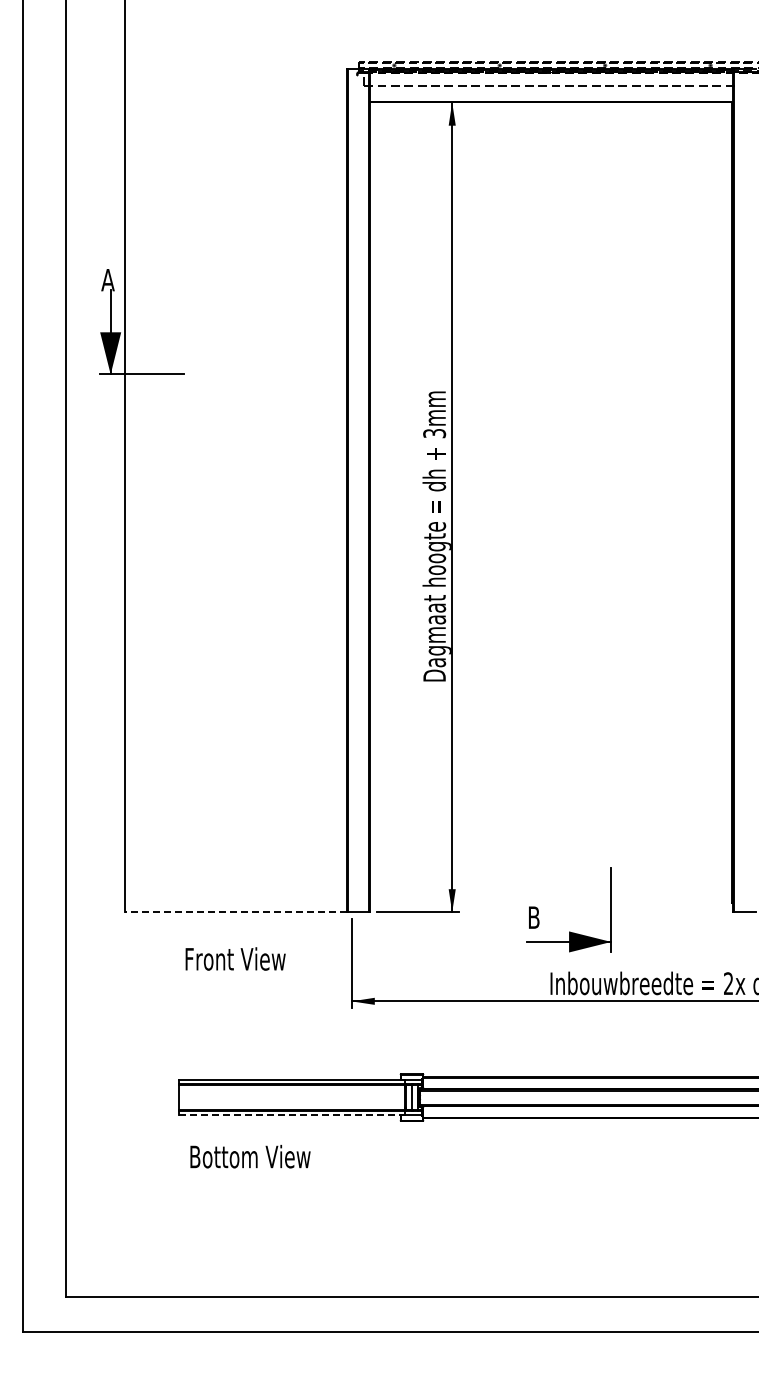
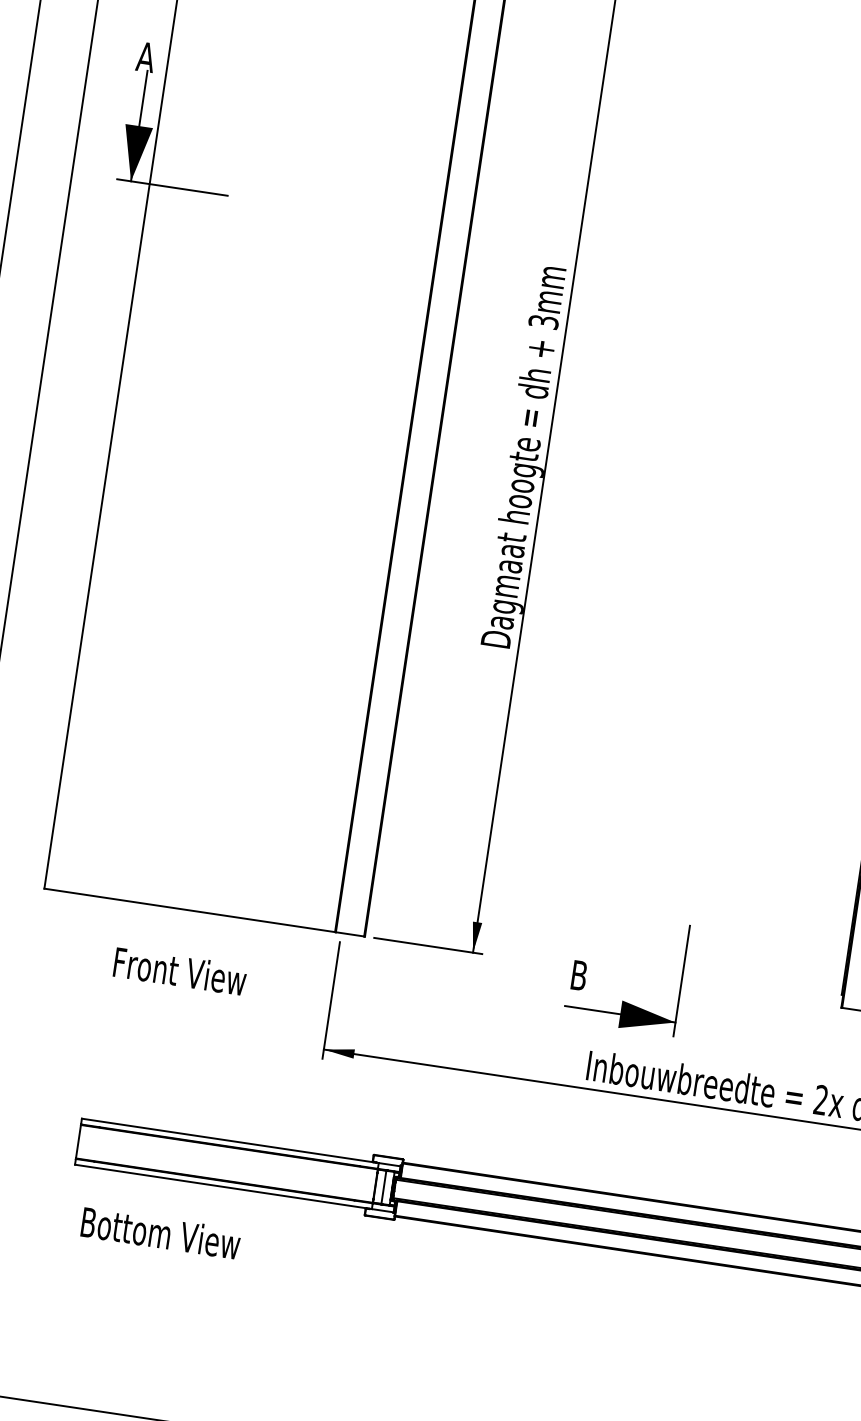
line: (235, 912) -> (189, 910), dashed -> solid
line: (292, 1115) -> (224, 1187), dashed -> solid

